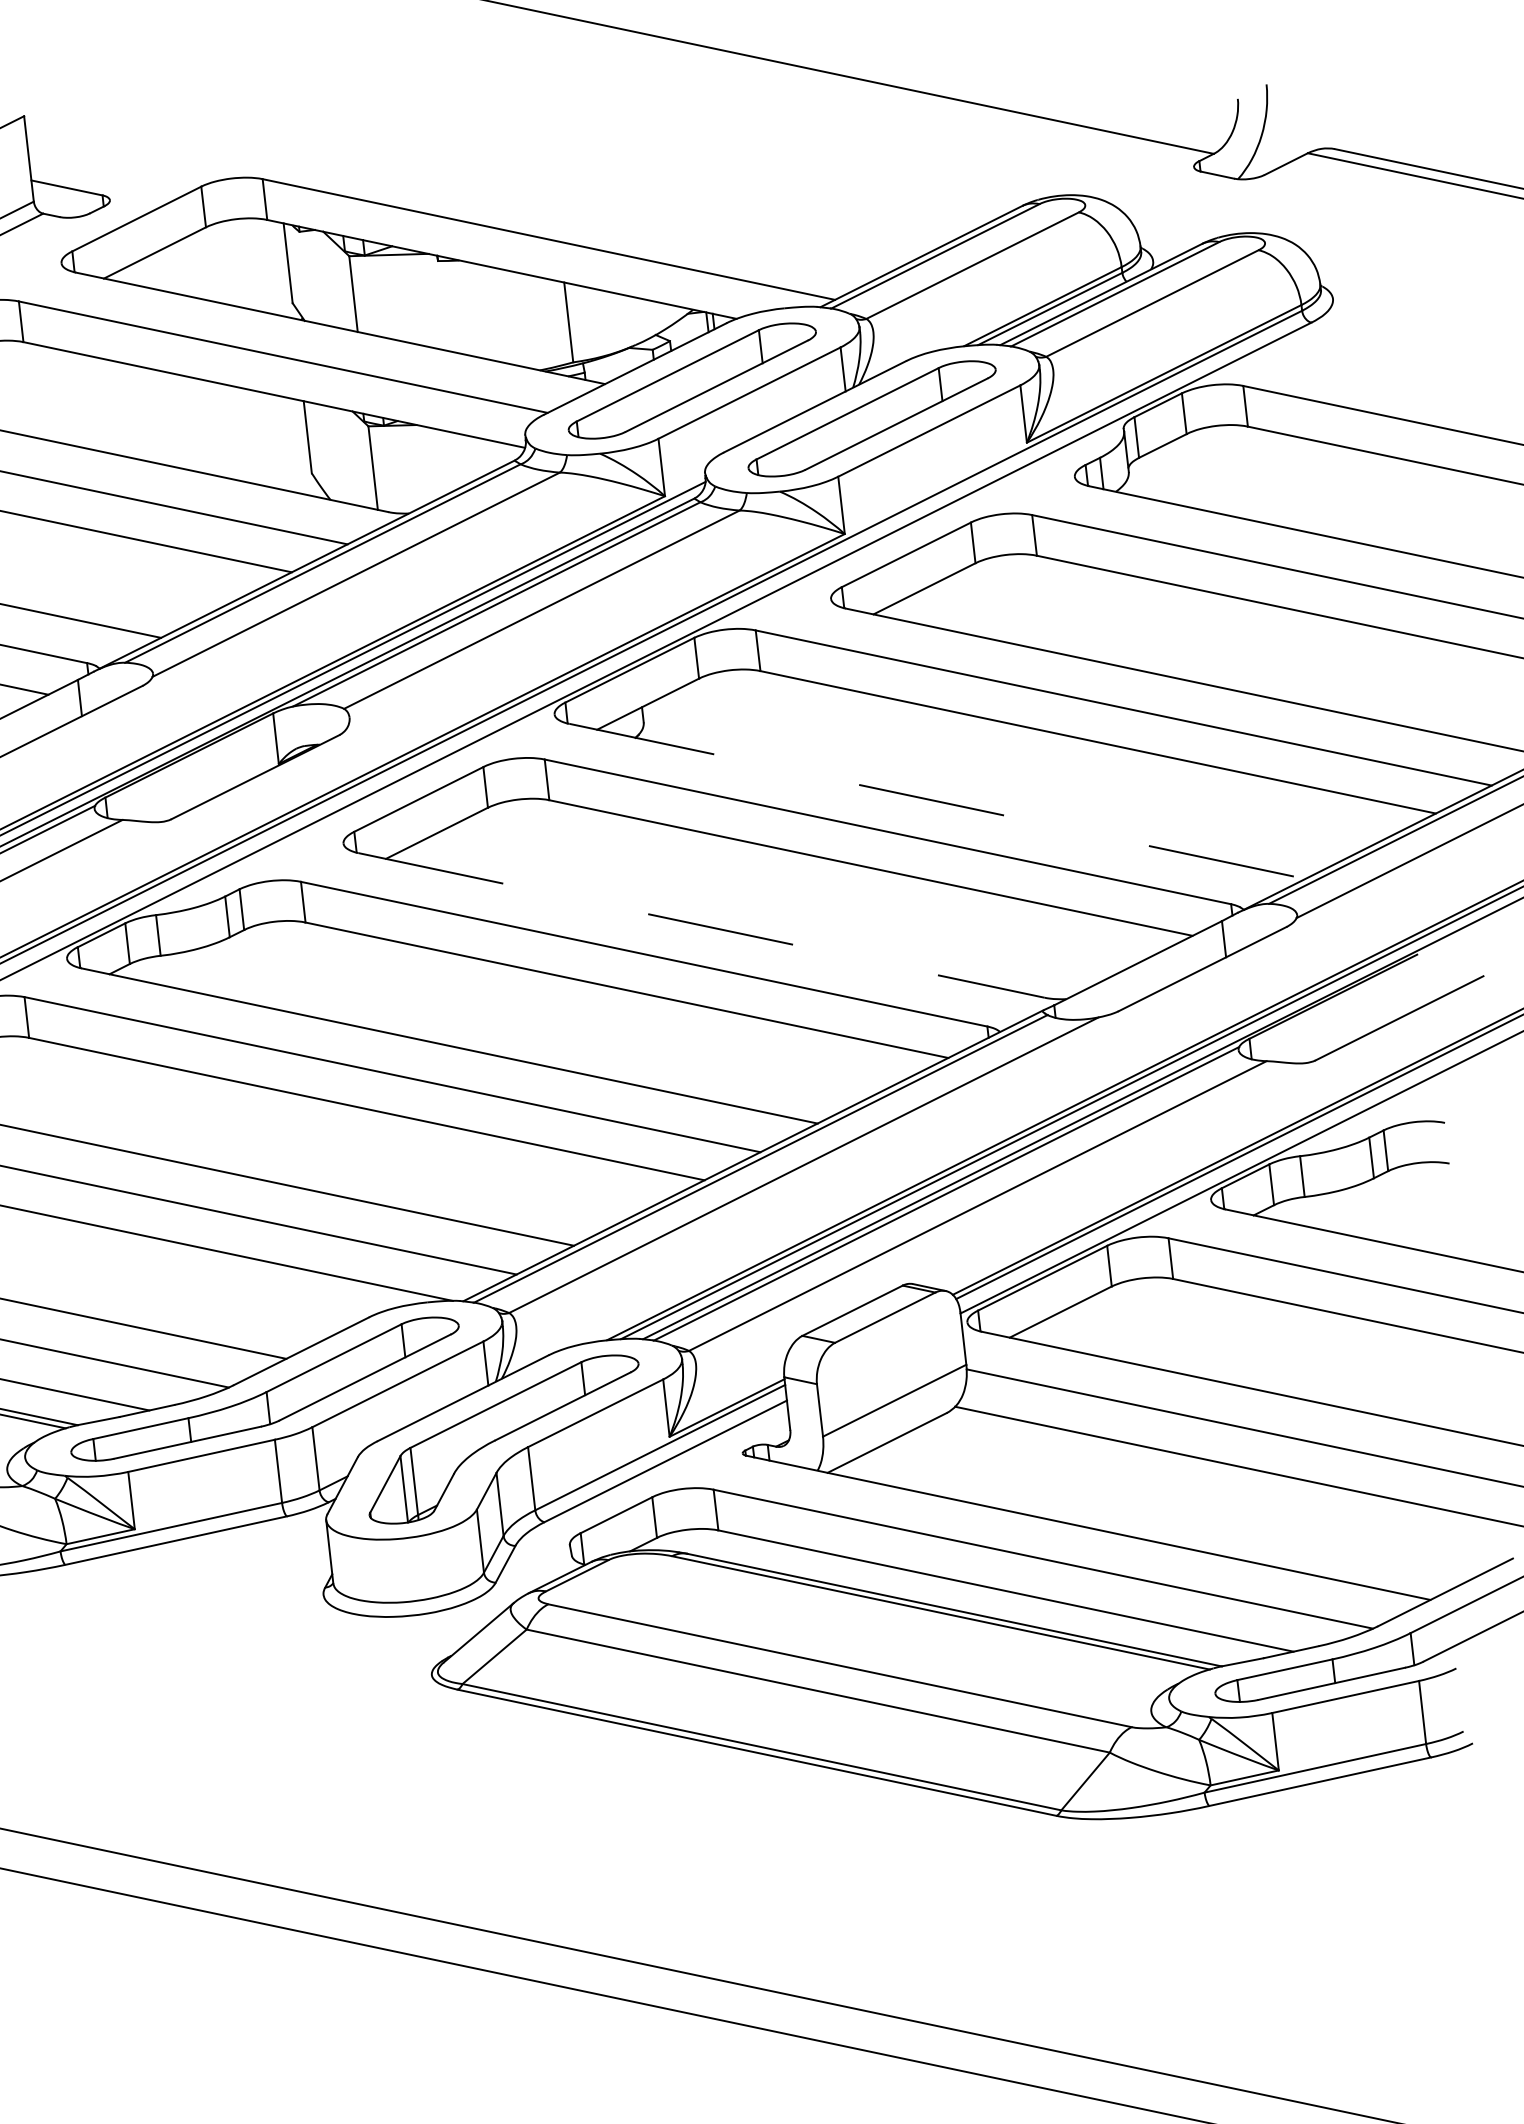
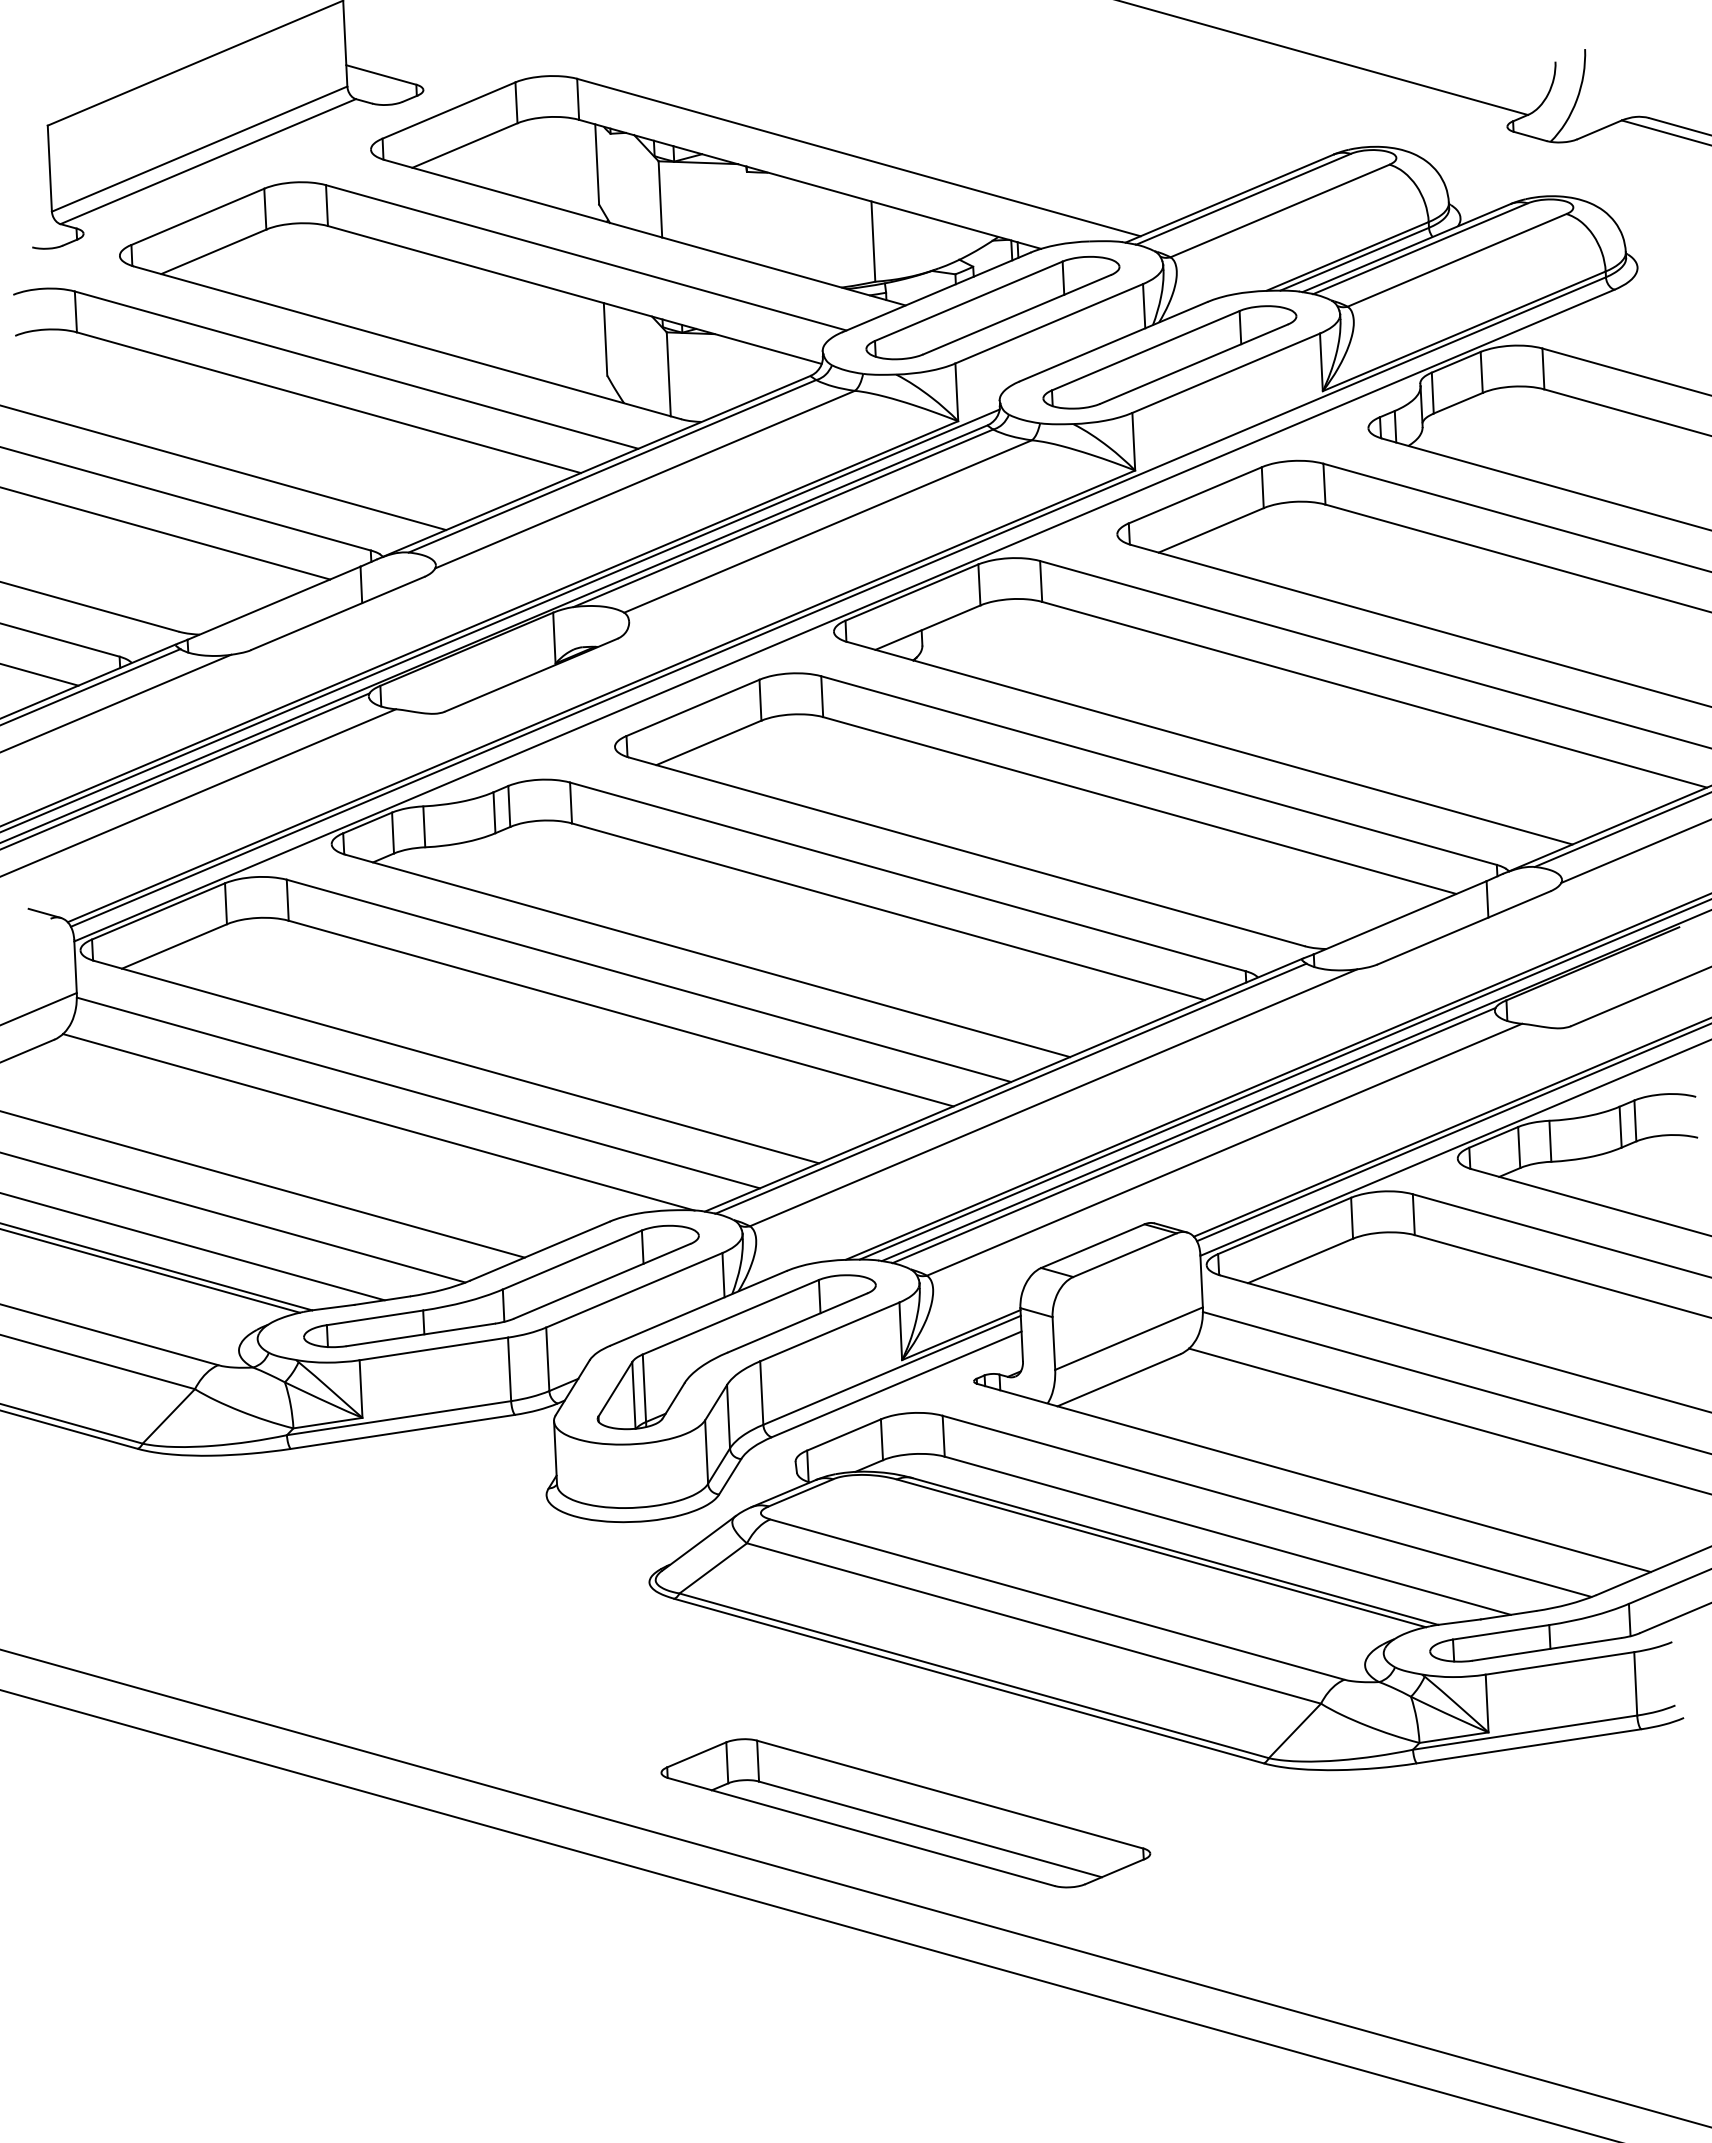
line: (937, 801) -> (1210, 743), dashed -> solid
line: (701, 925) -> (966, 851), dashed -> solid
part: (702, 1888) -> (905, 1813), added

